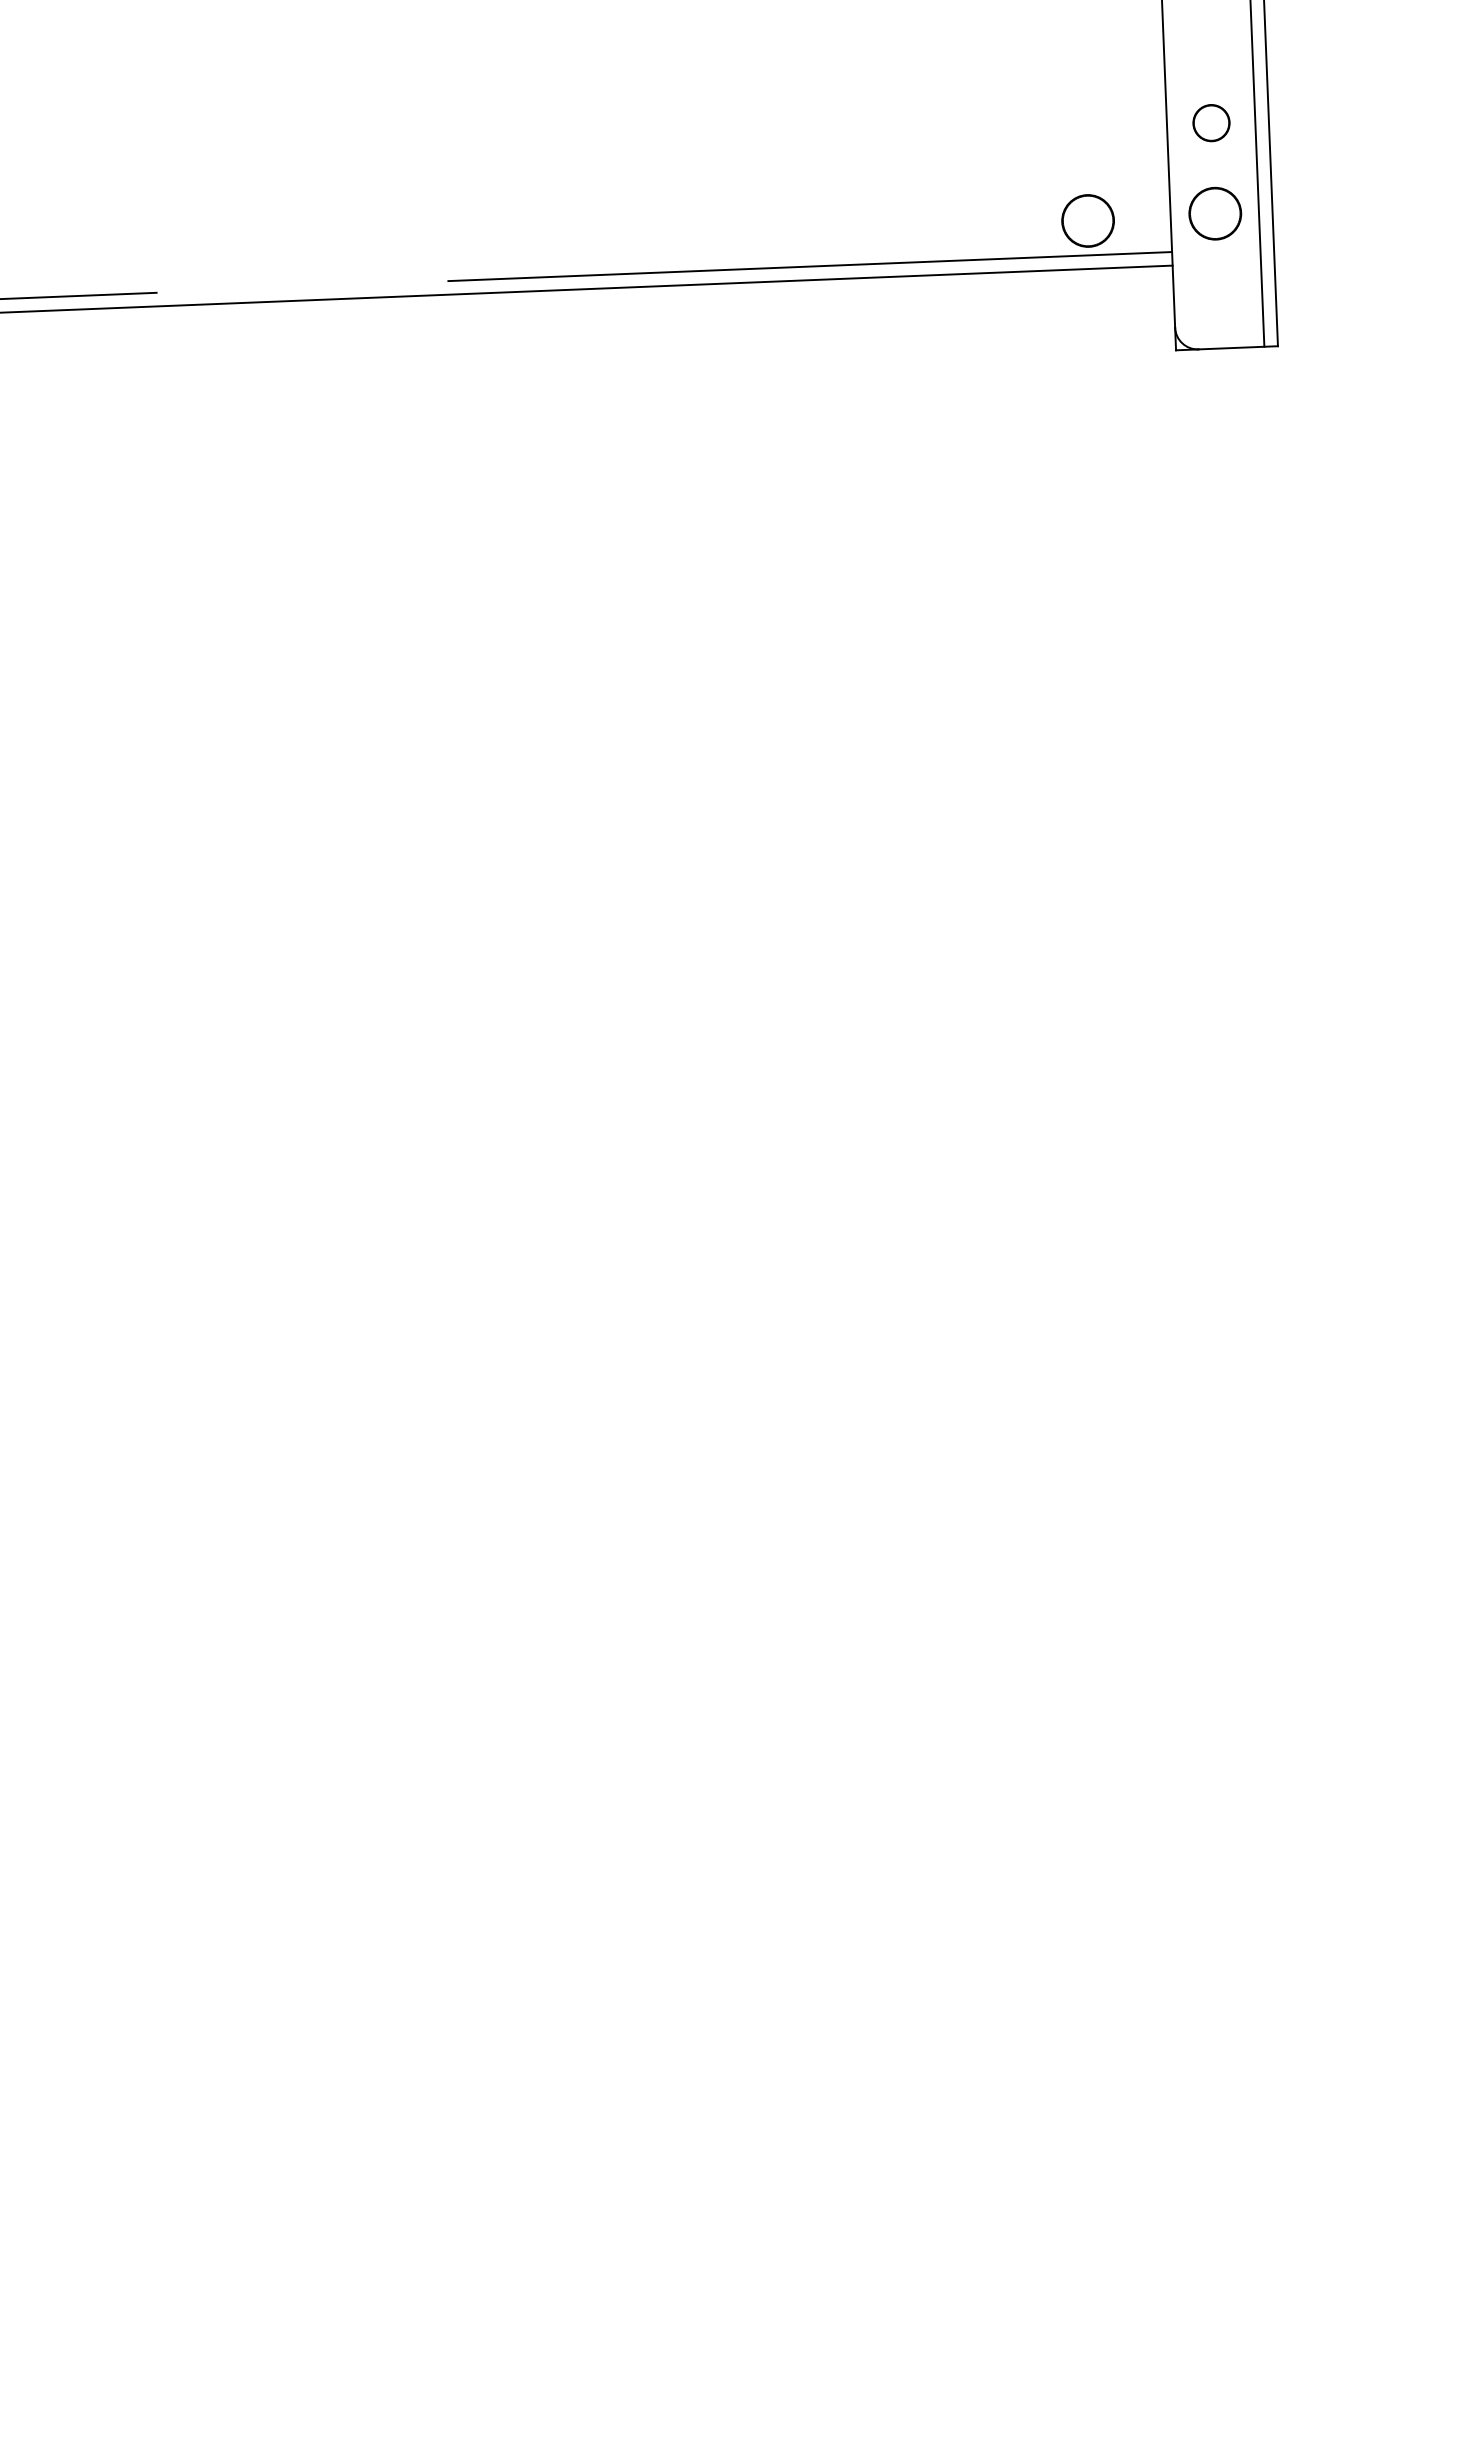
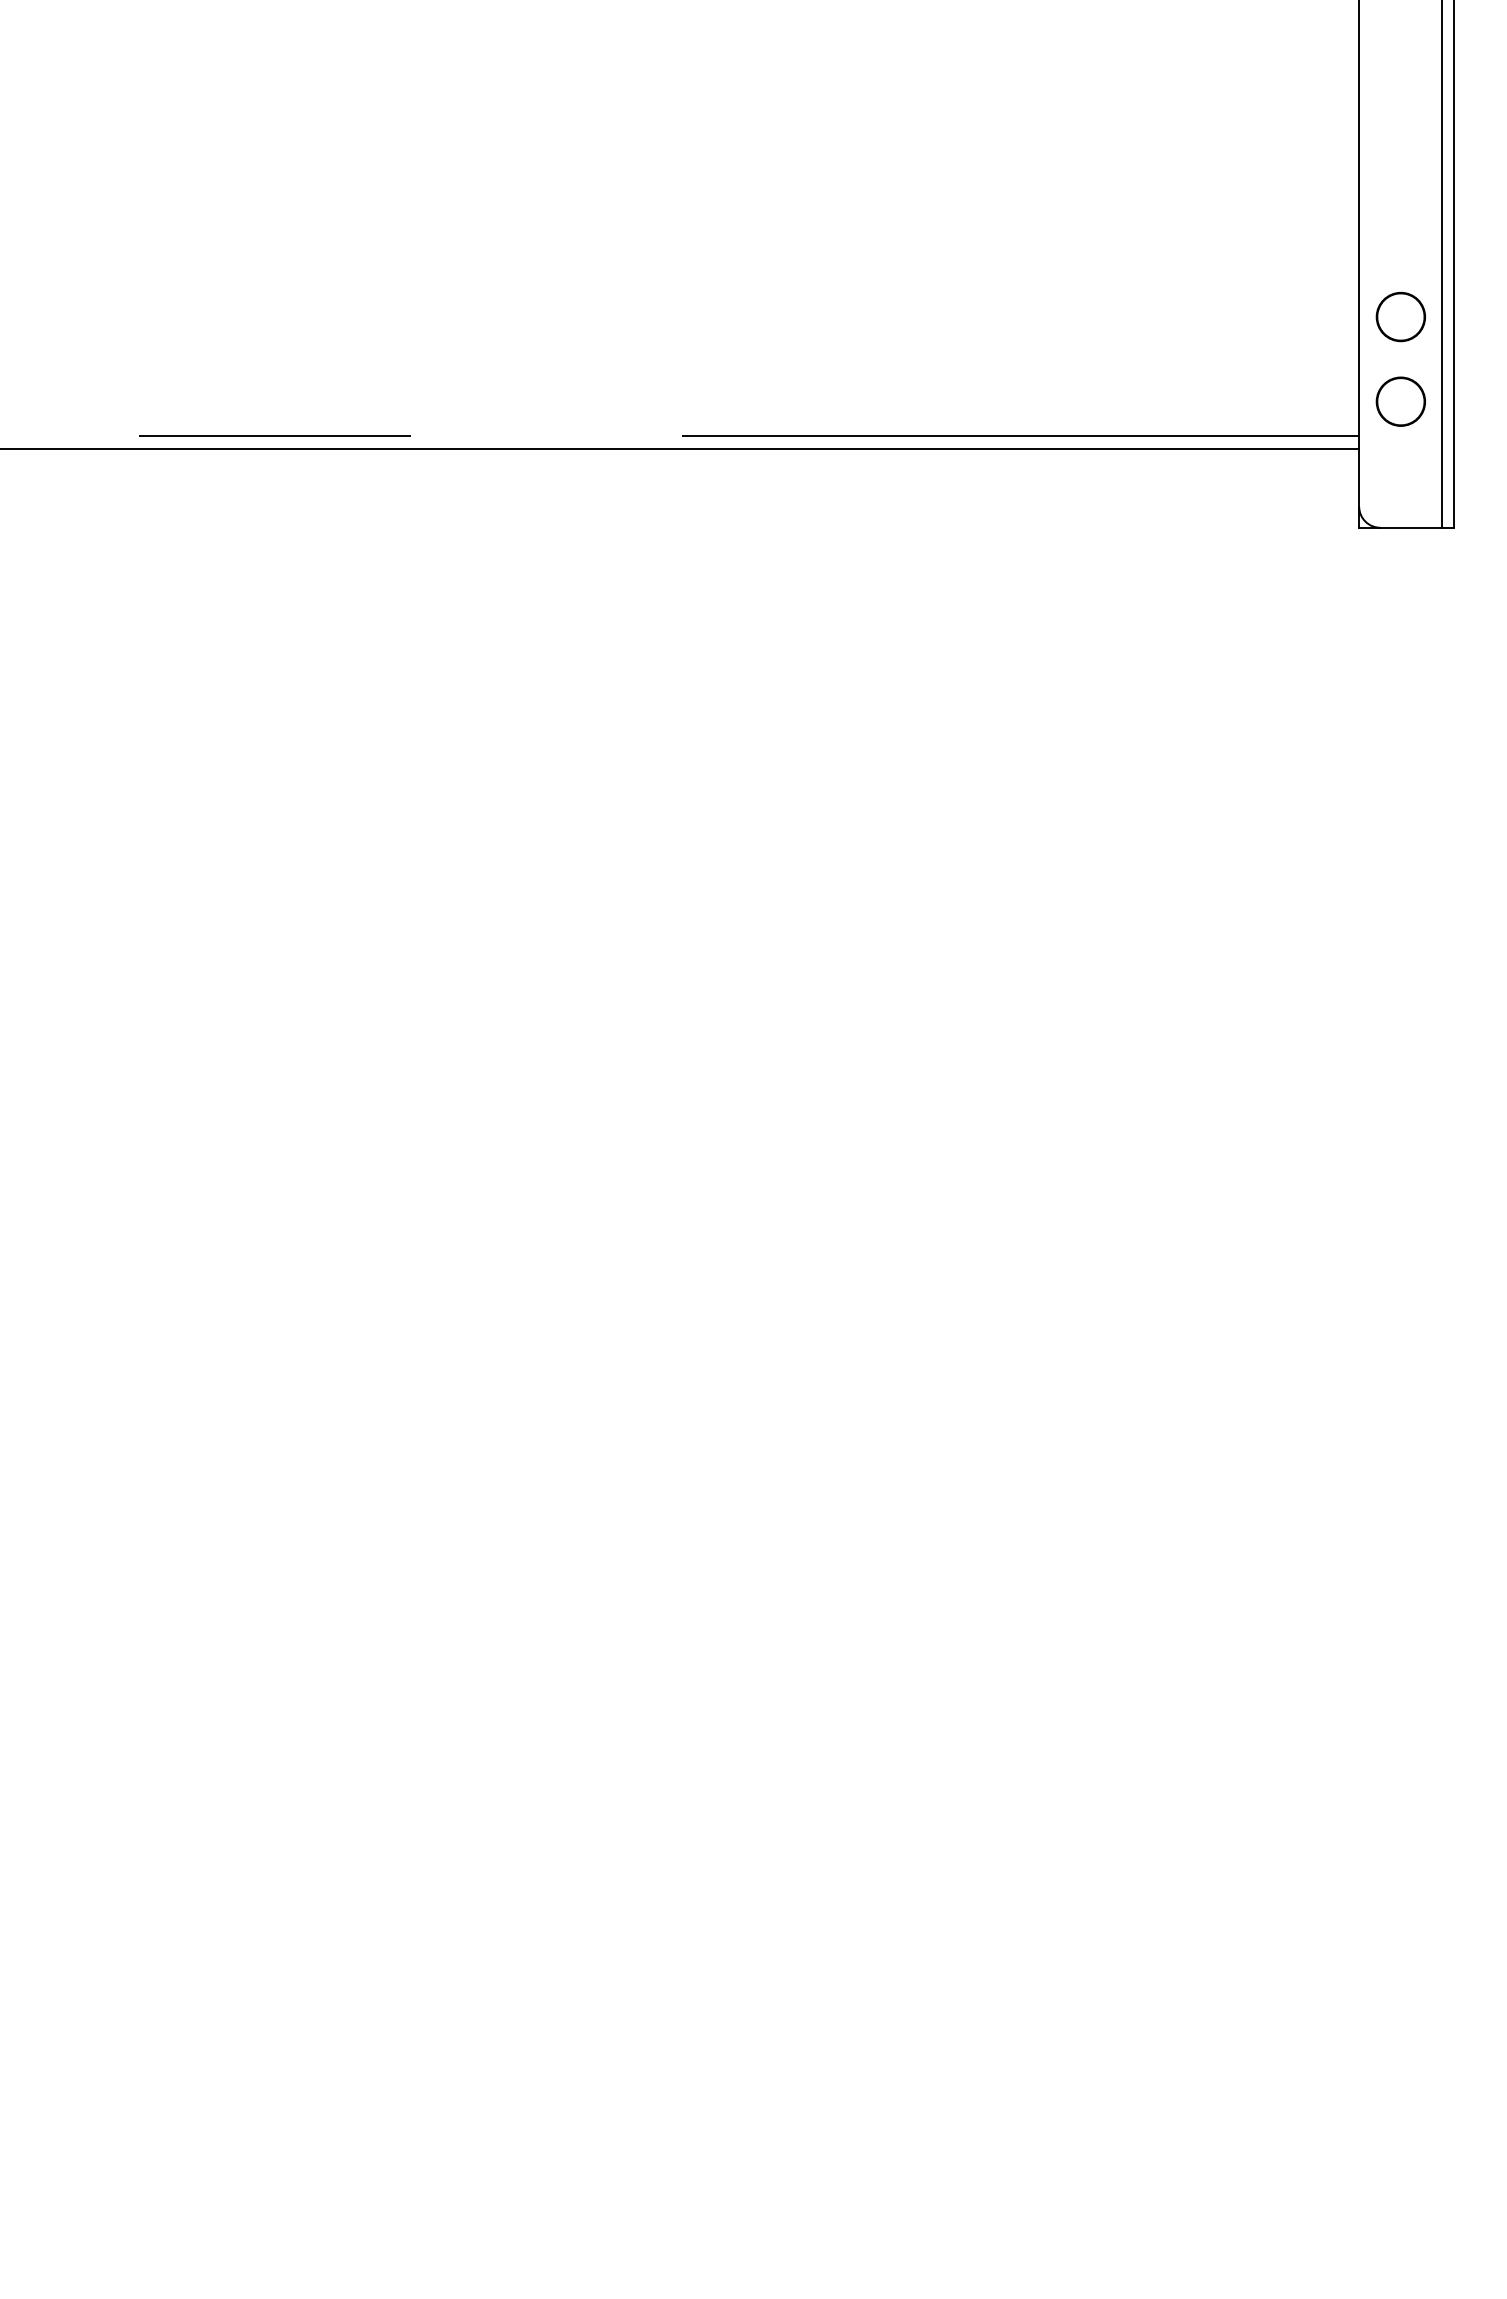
part: (1211, 122) -> (1400, 316), size x1.43
circle: (1087, 220) -> (1281, 403), removed

